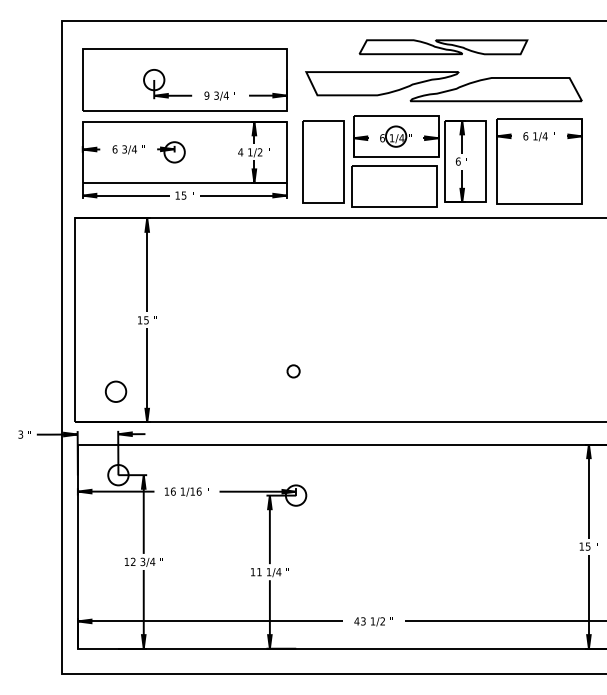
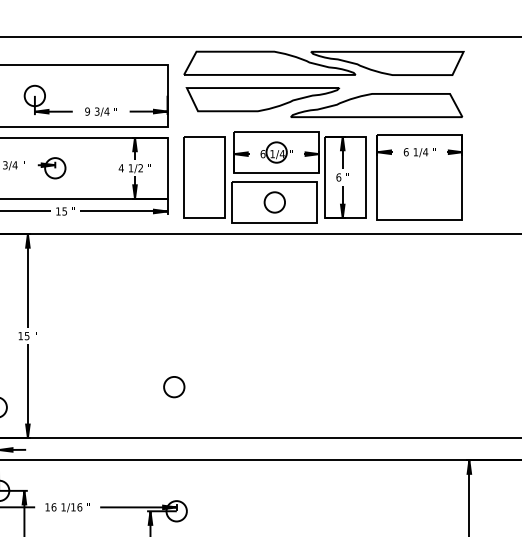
part: (443, 46) -> (324, 62), size x1.67
circle: (394, 186) -> (275, 202), added
circle: (293, 371) -> (174, 387), size x1.67

